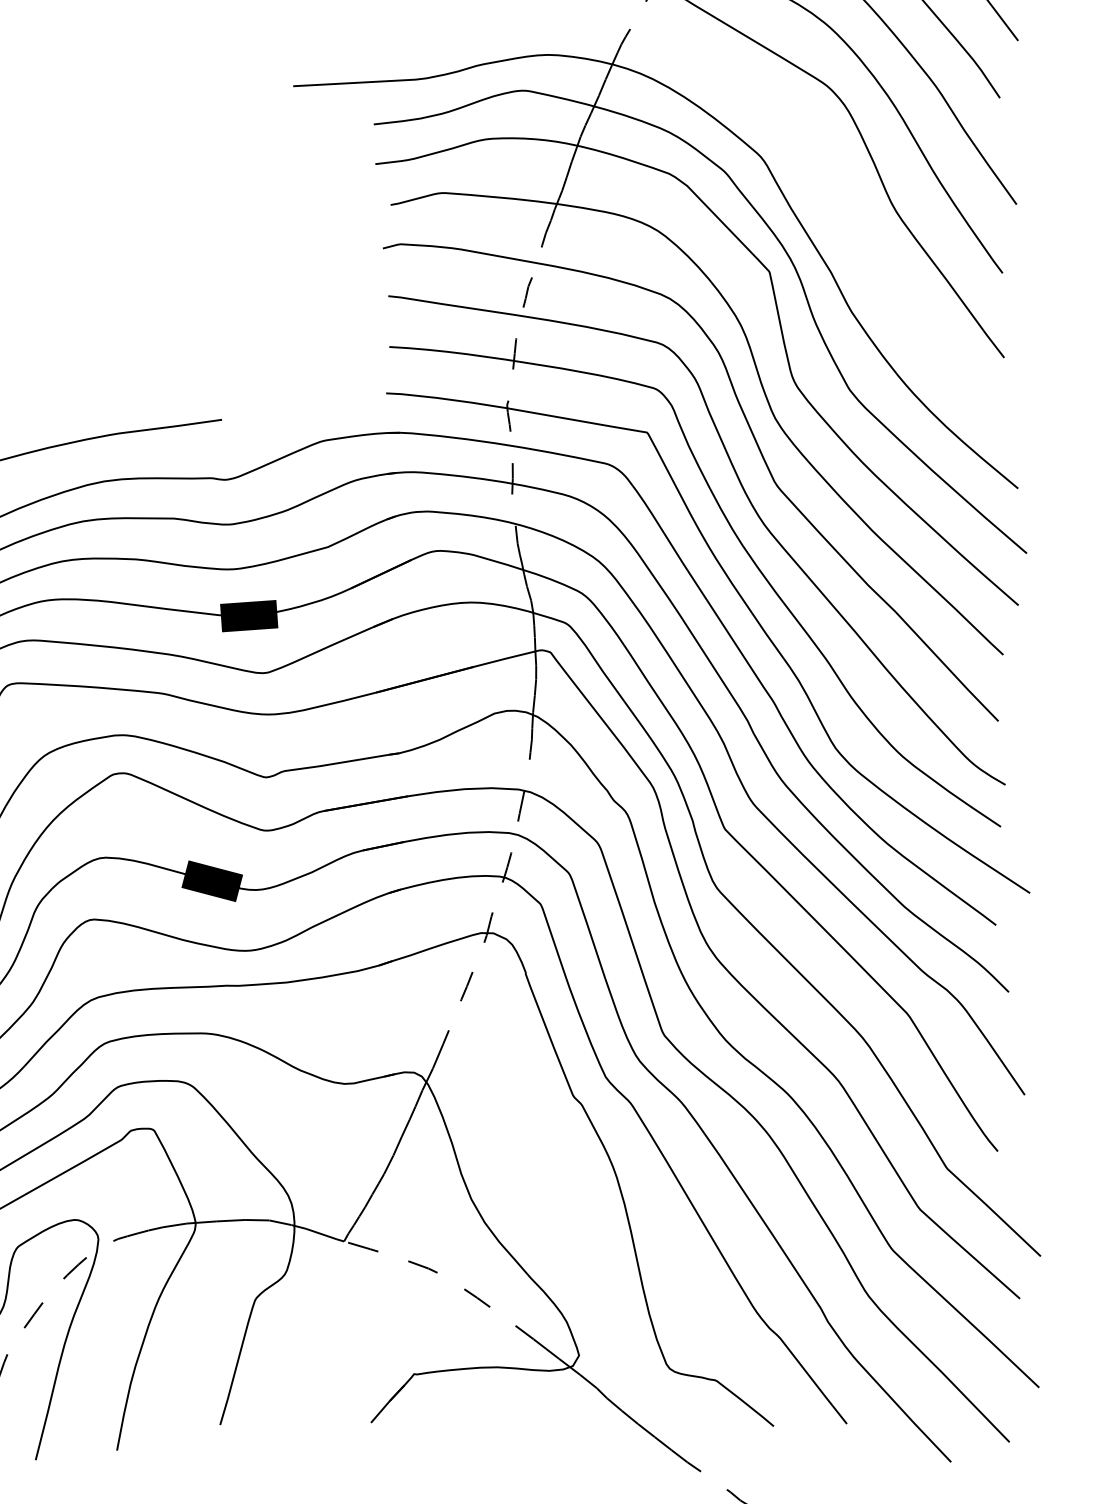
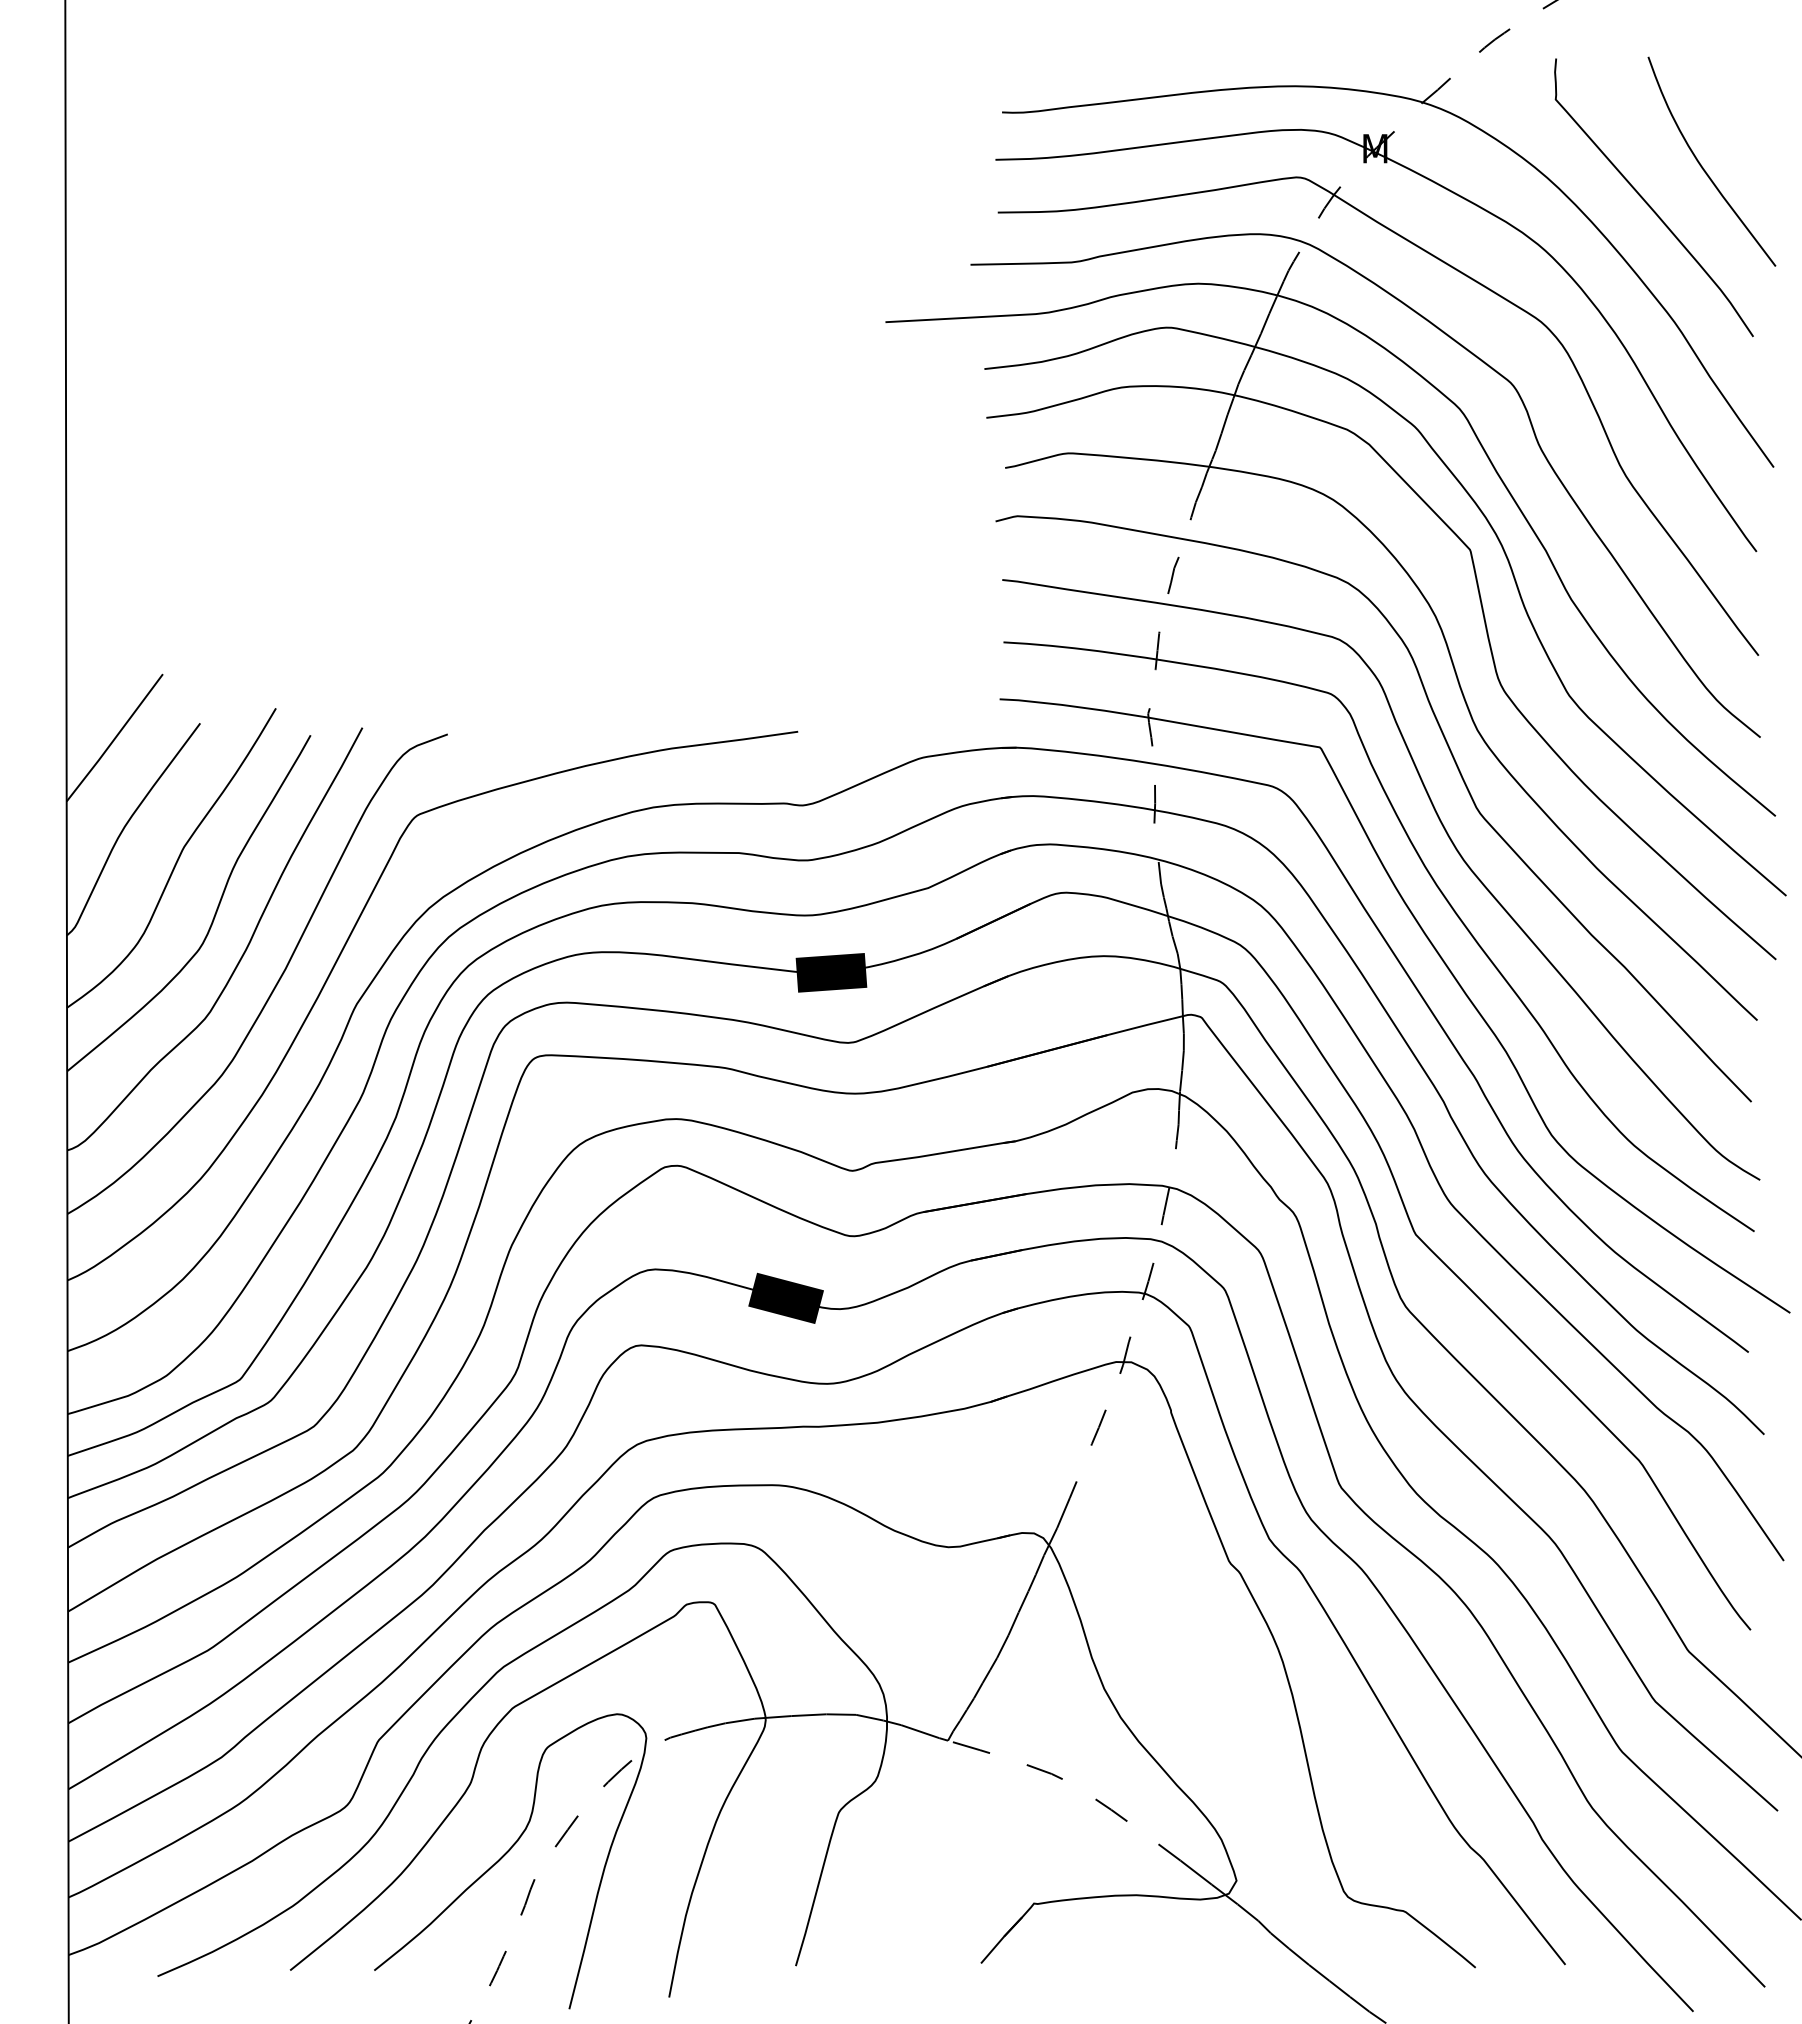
curve: (767, 110) -> (1467, 351), added

